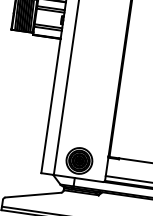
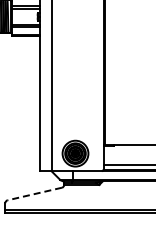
line: (33, 195) -> (34, 194), solid -> dashed

